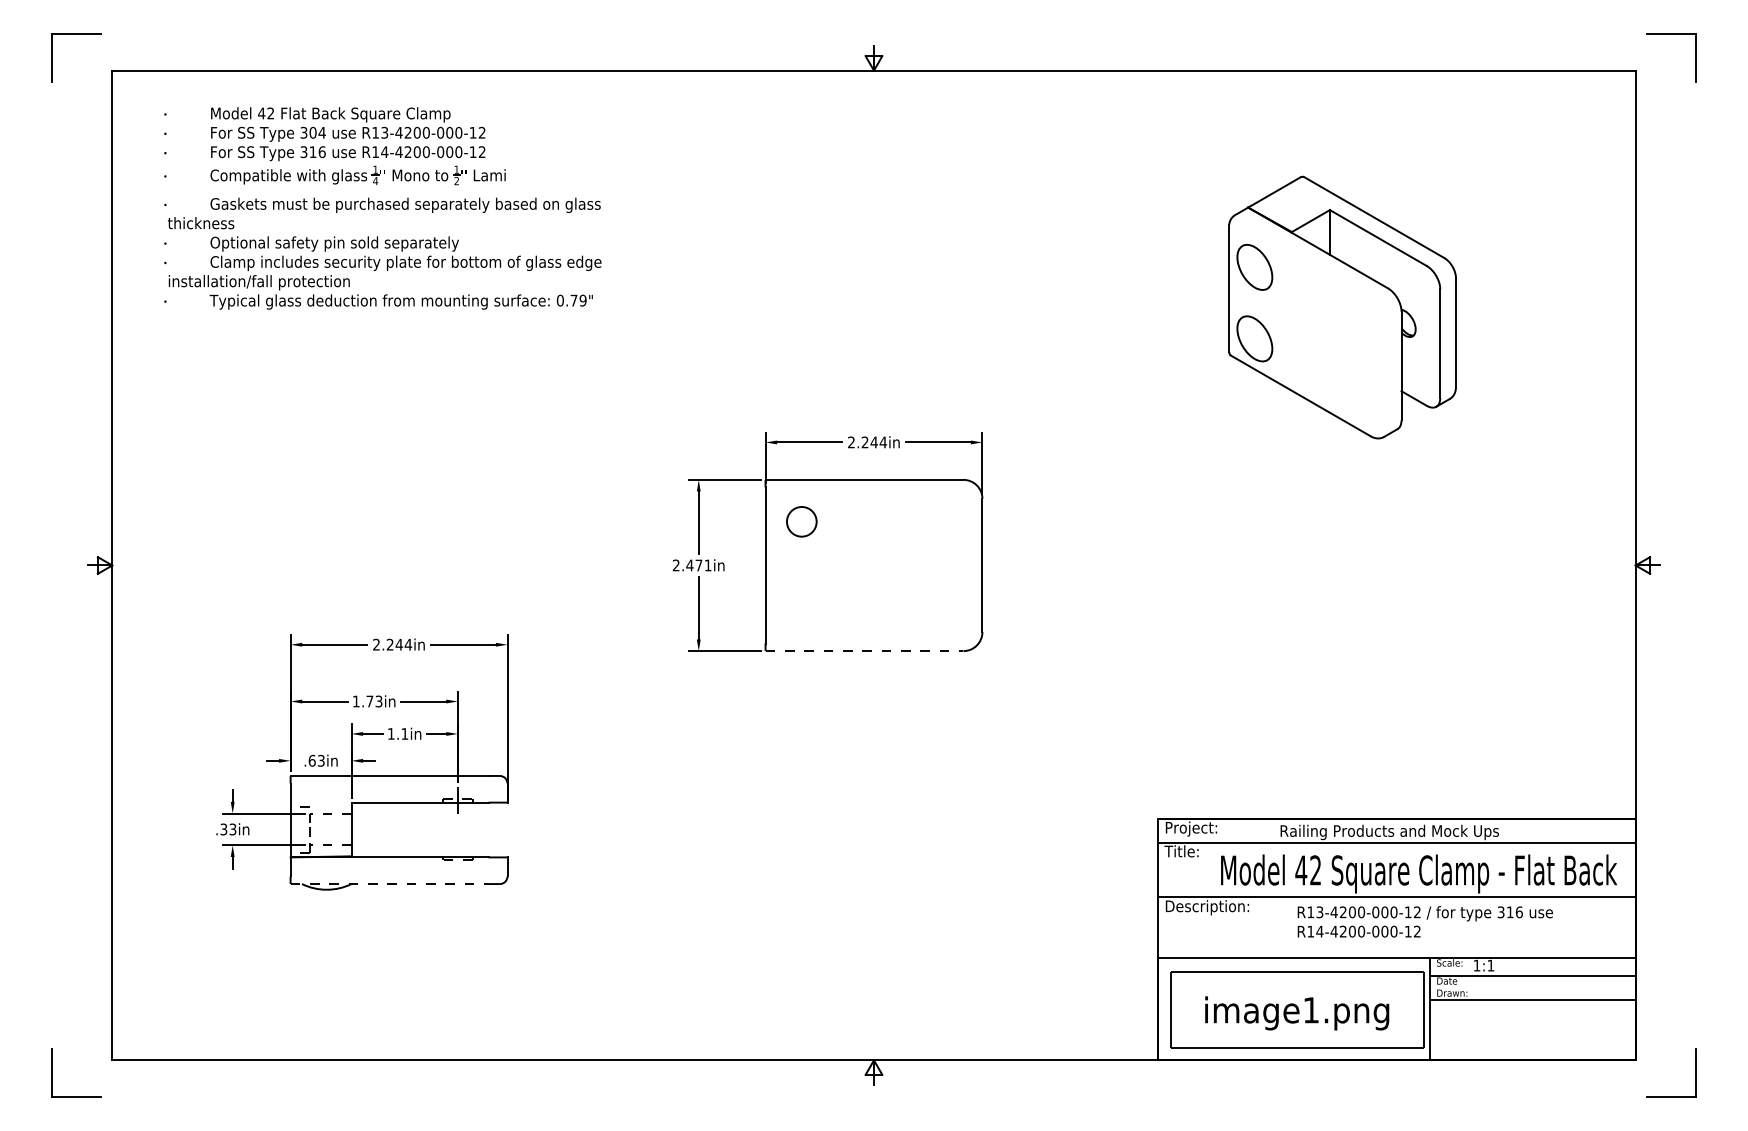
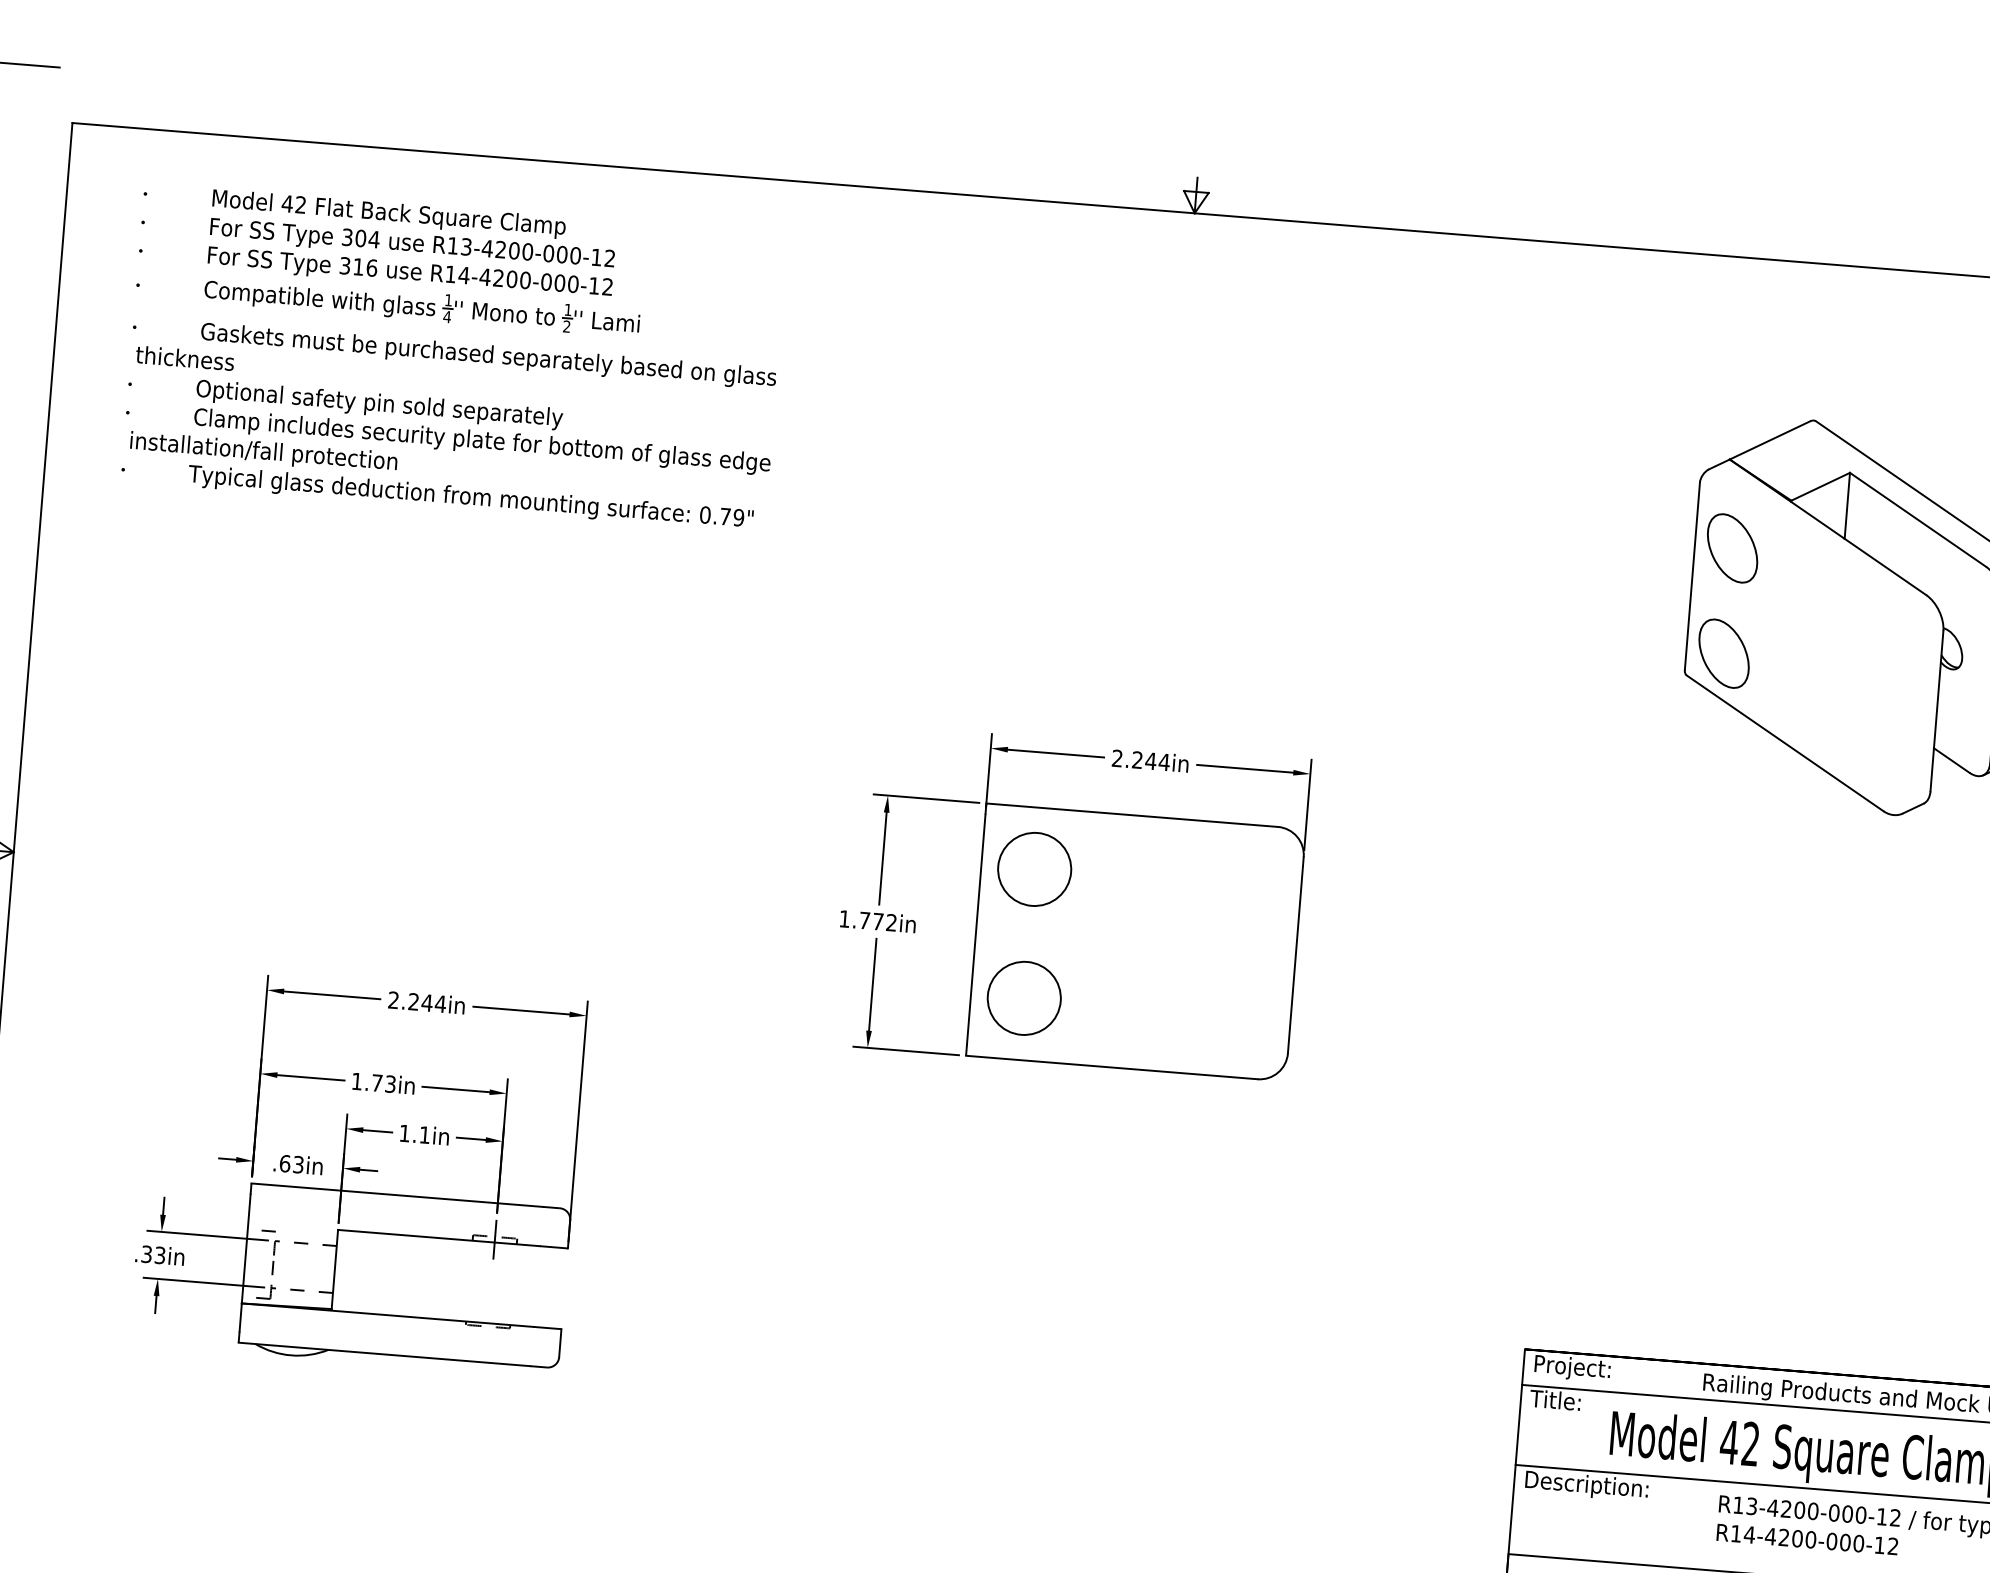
circle: (801, 521) -> (1034, 869), size x1.67
text: (691, 565) -> (867, 920), 2.471in -> 1.772in
circle: (801, 608) -> (1024, 997), added
line: (864, 651) -> (1111, 1068), dashed -> solid
line: (389, 884) -> (384, 1355), dashed -> solid

